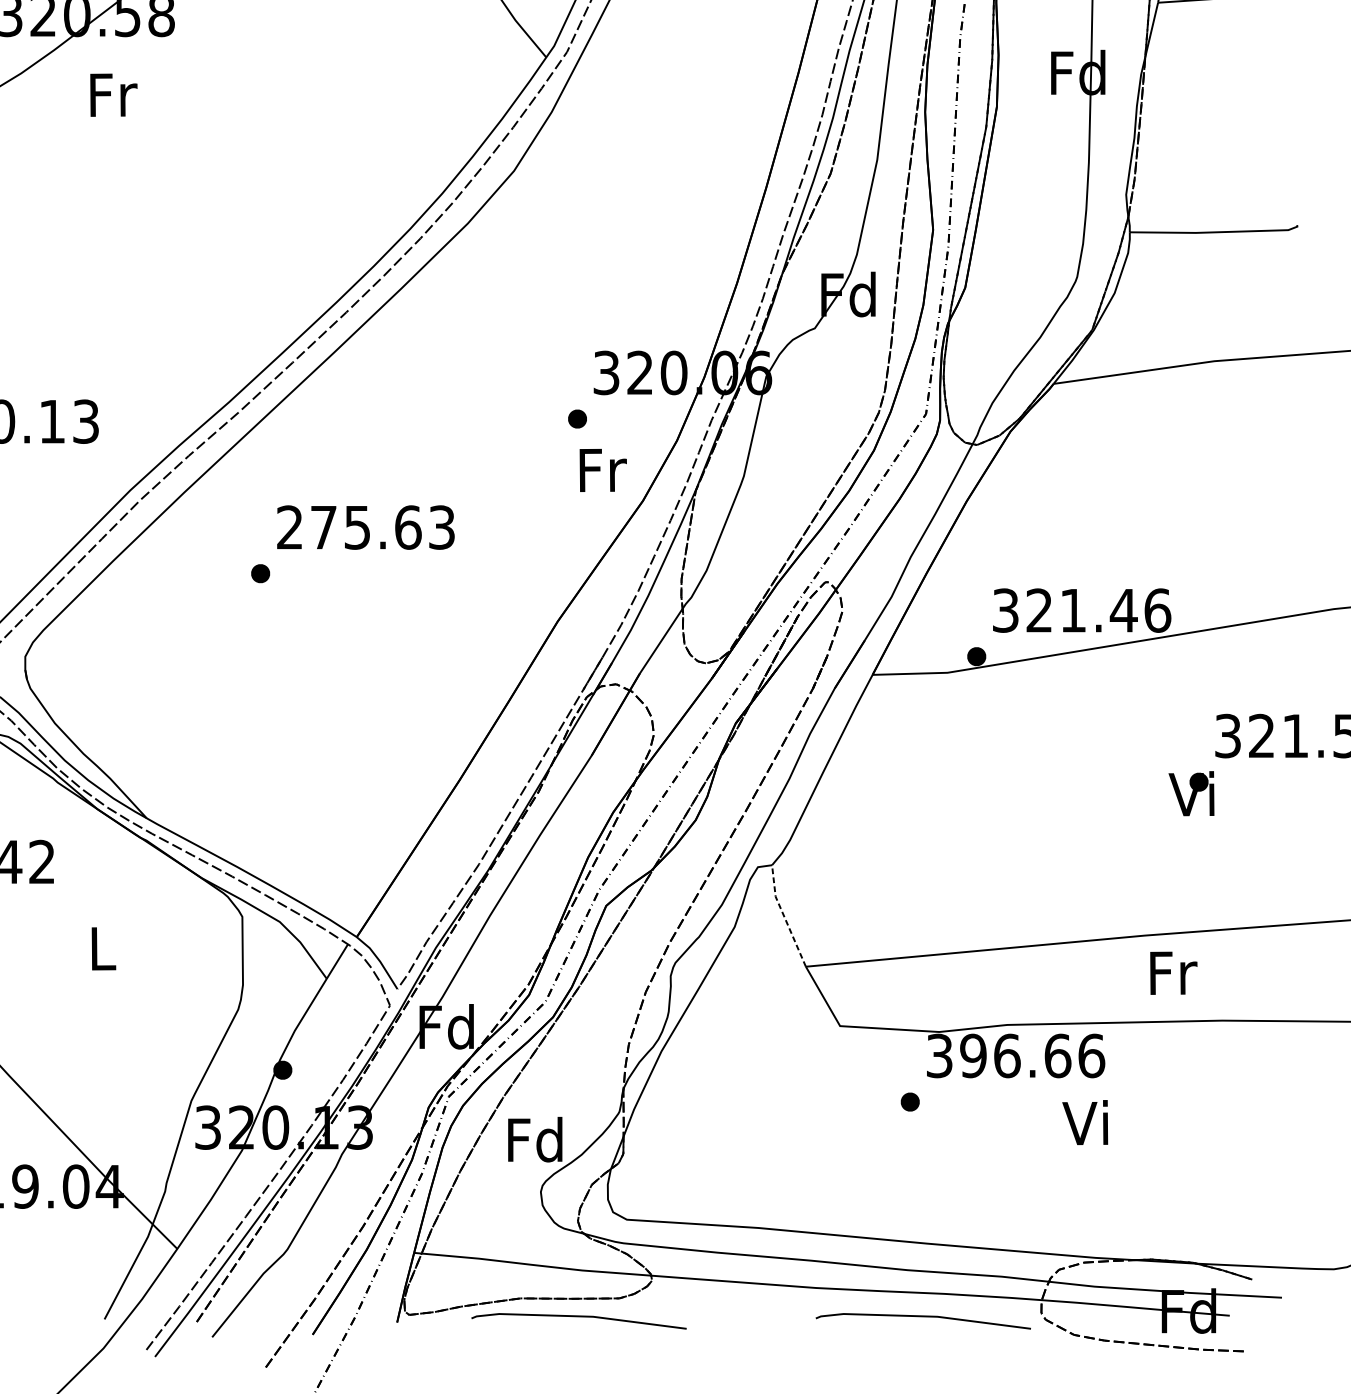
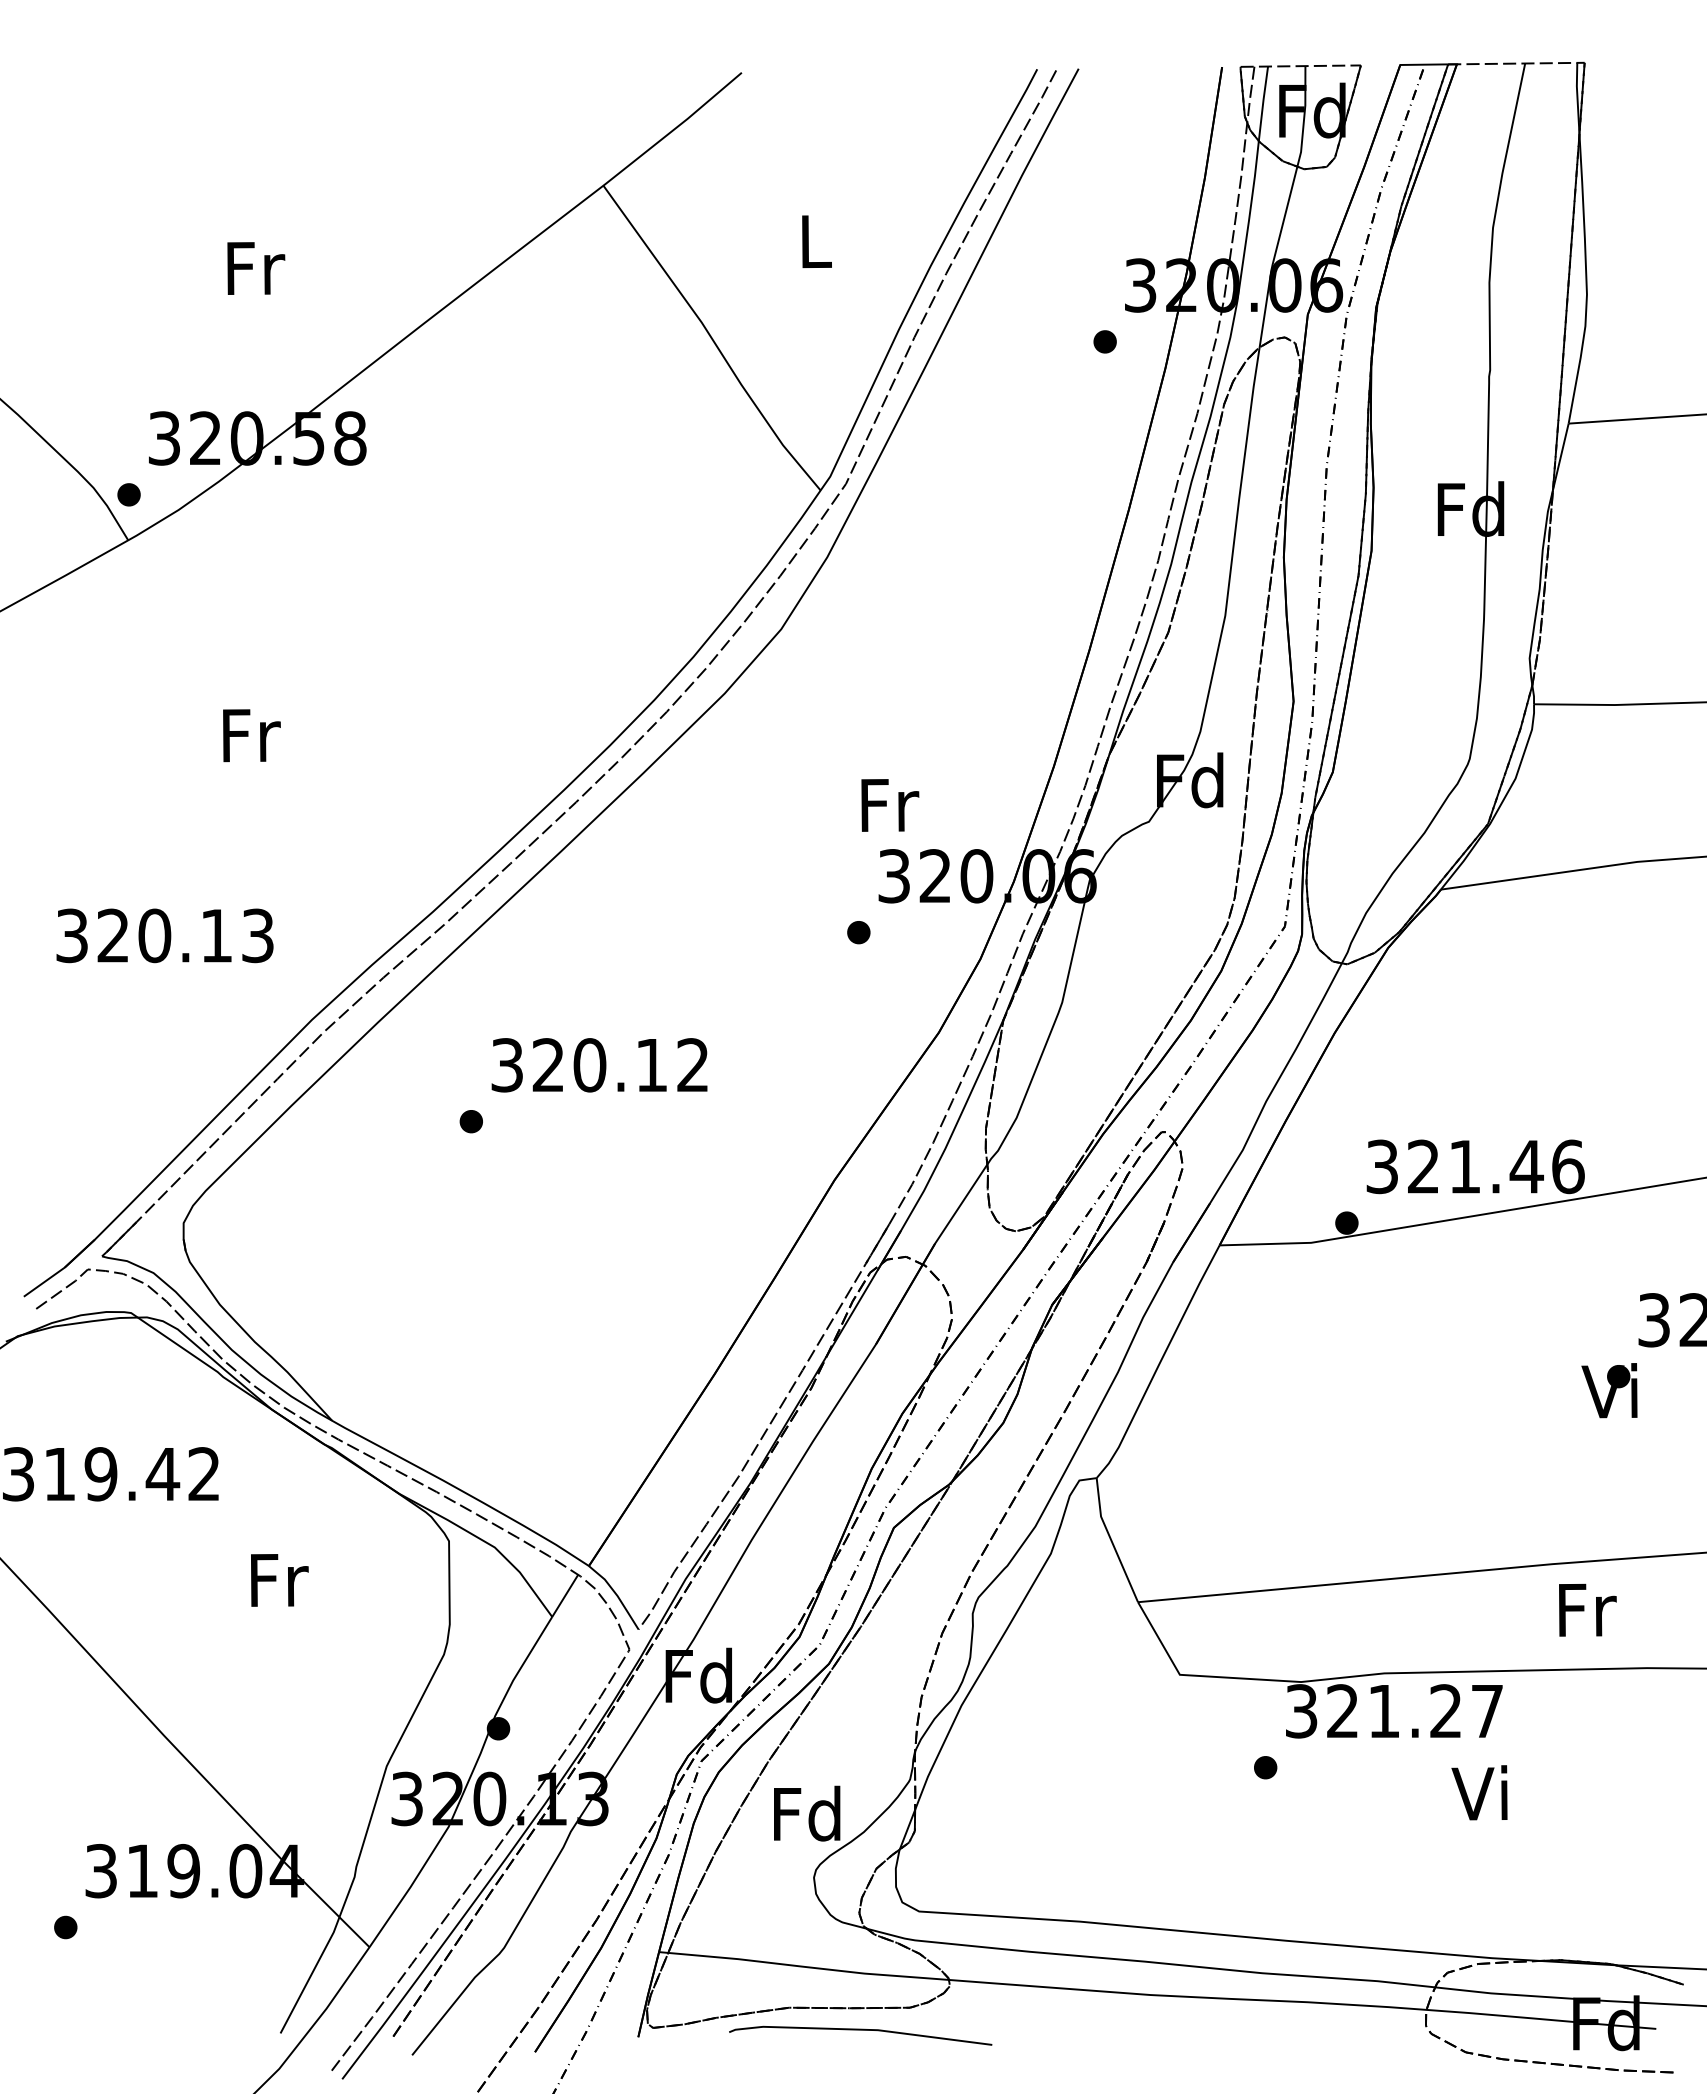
text: (113, 95) -> (251, 735), moved
text: (603, 470) -> (890, 805), moved
text: (365, 527) -> (599, 1065), 275.63 -> 320.12
line: (784, 917) -> (1111, 1541), dashed -> solid
text: (103, 948) -> (279, 1580), L -> Fr
text: (1032, 1056) -> (1415, 1711), 396.66 -> 321.27
line: (923, 1317) -> (1281, 2030), removed

